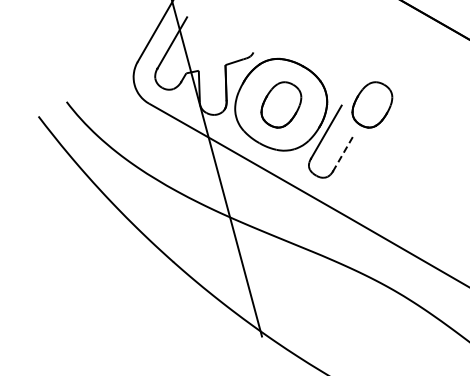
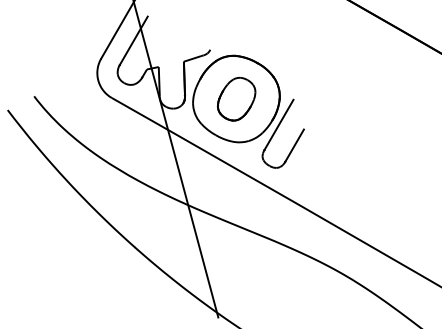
part: (372, 104) -> (322, 98), removed
line: (342, 154) -> (294, 145), dashed -> solid

